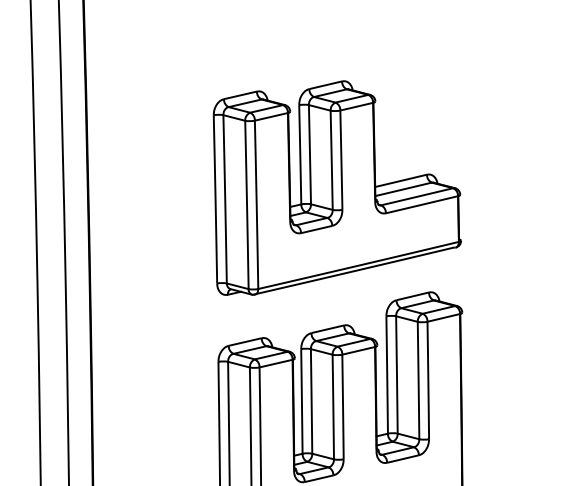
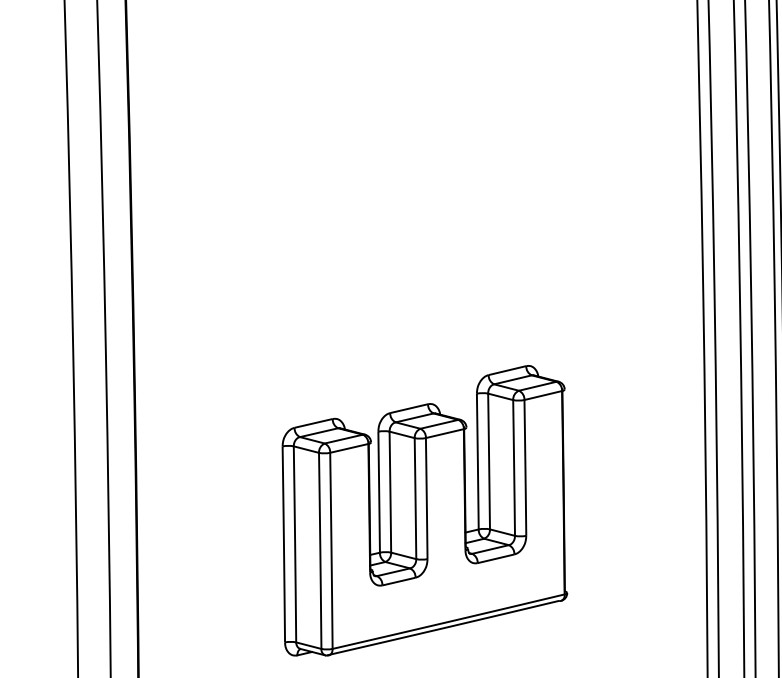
part: (337, 187) -> (420, 244), removed

